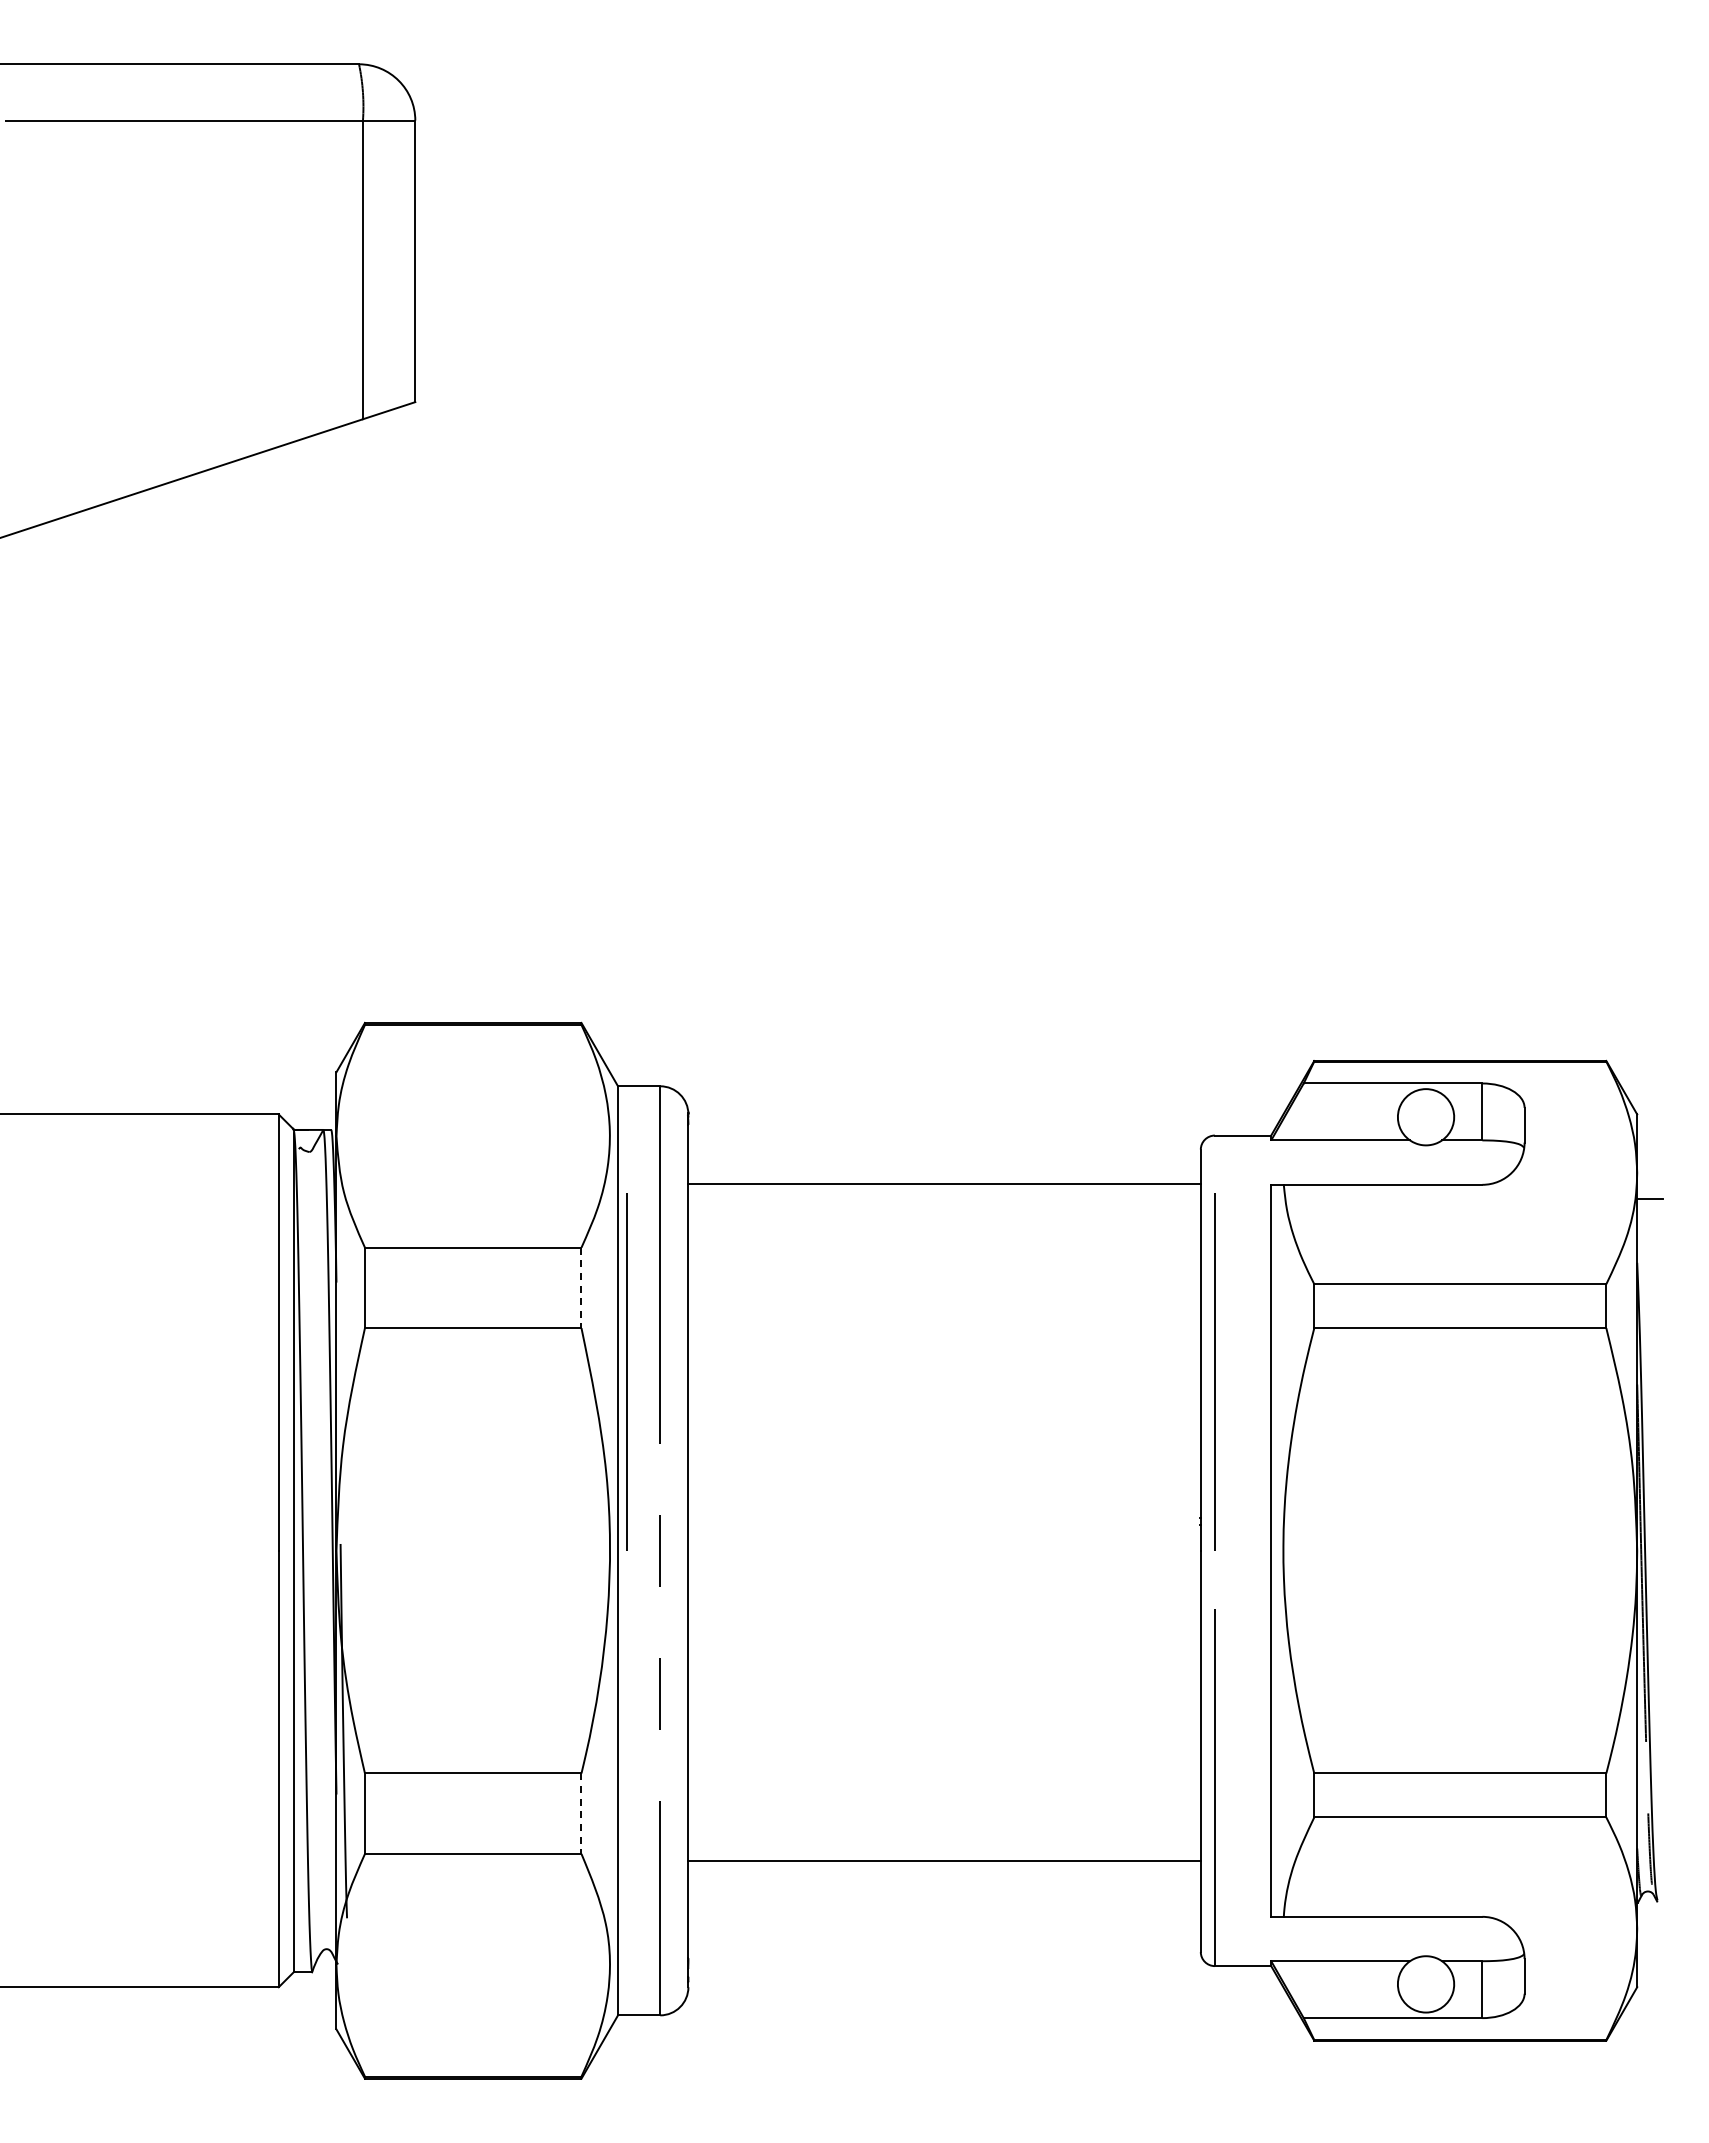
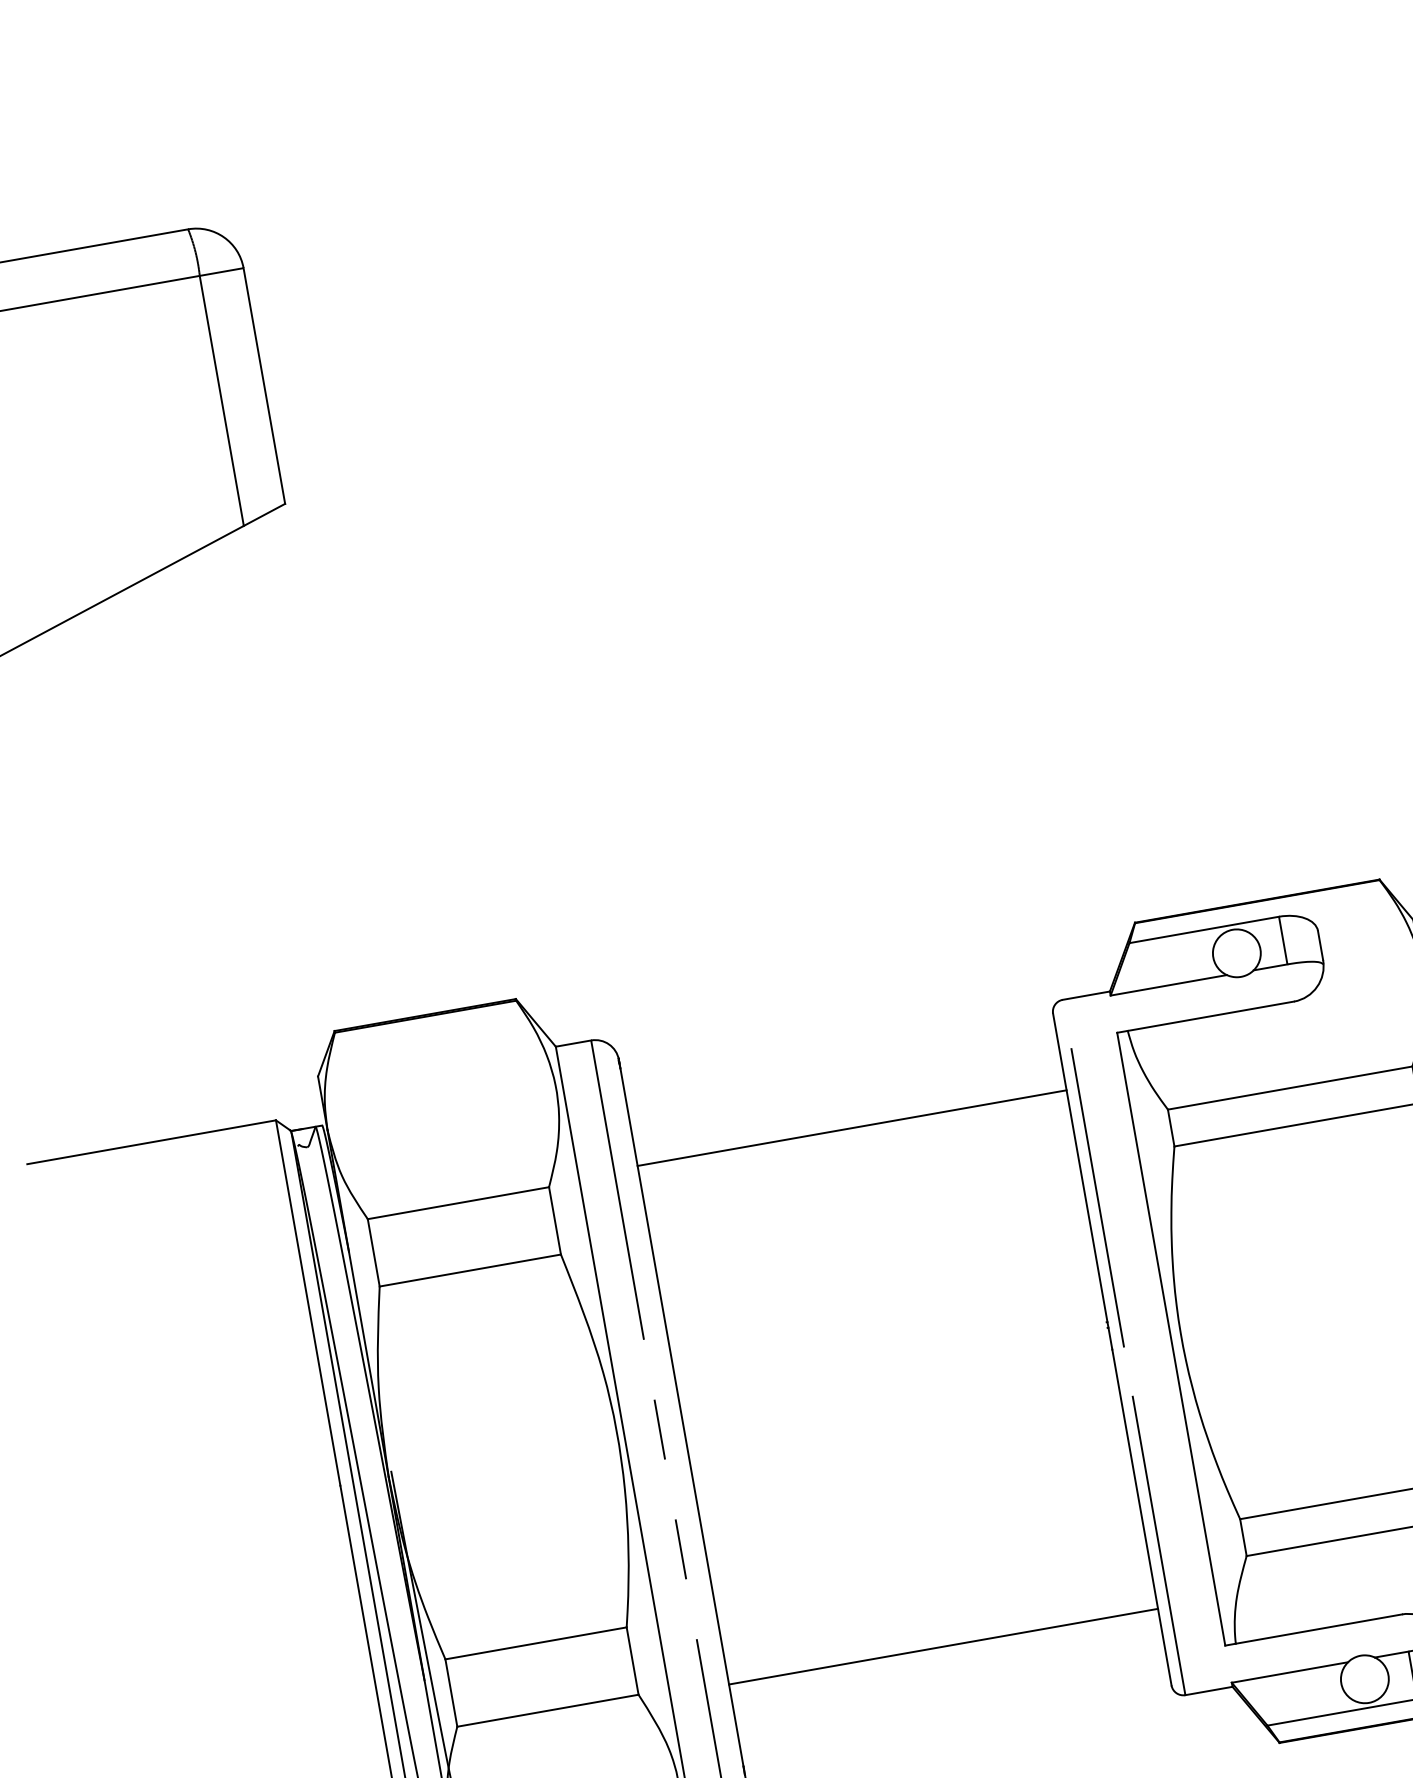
line: (944, 1184) -> (852, 1128), moved
line: (581, 1288) -> (555, 1221), dashed -> solid
line: (626, 1371) -> (605, 1284), removed
line: (581, 1814) -> (632, 1661), dashed -> solid

